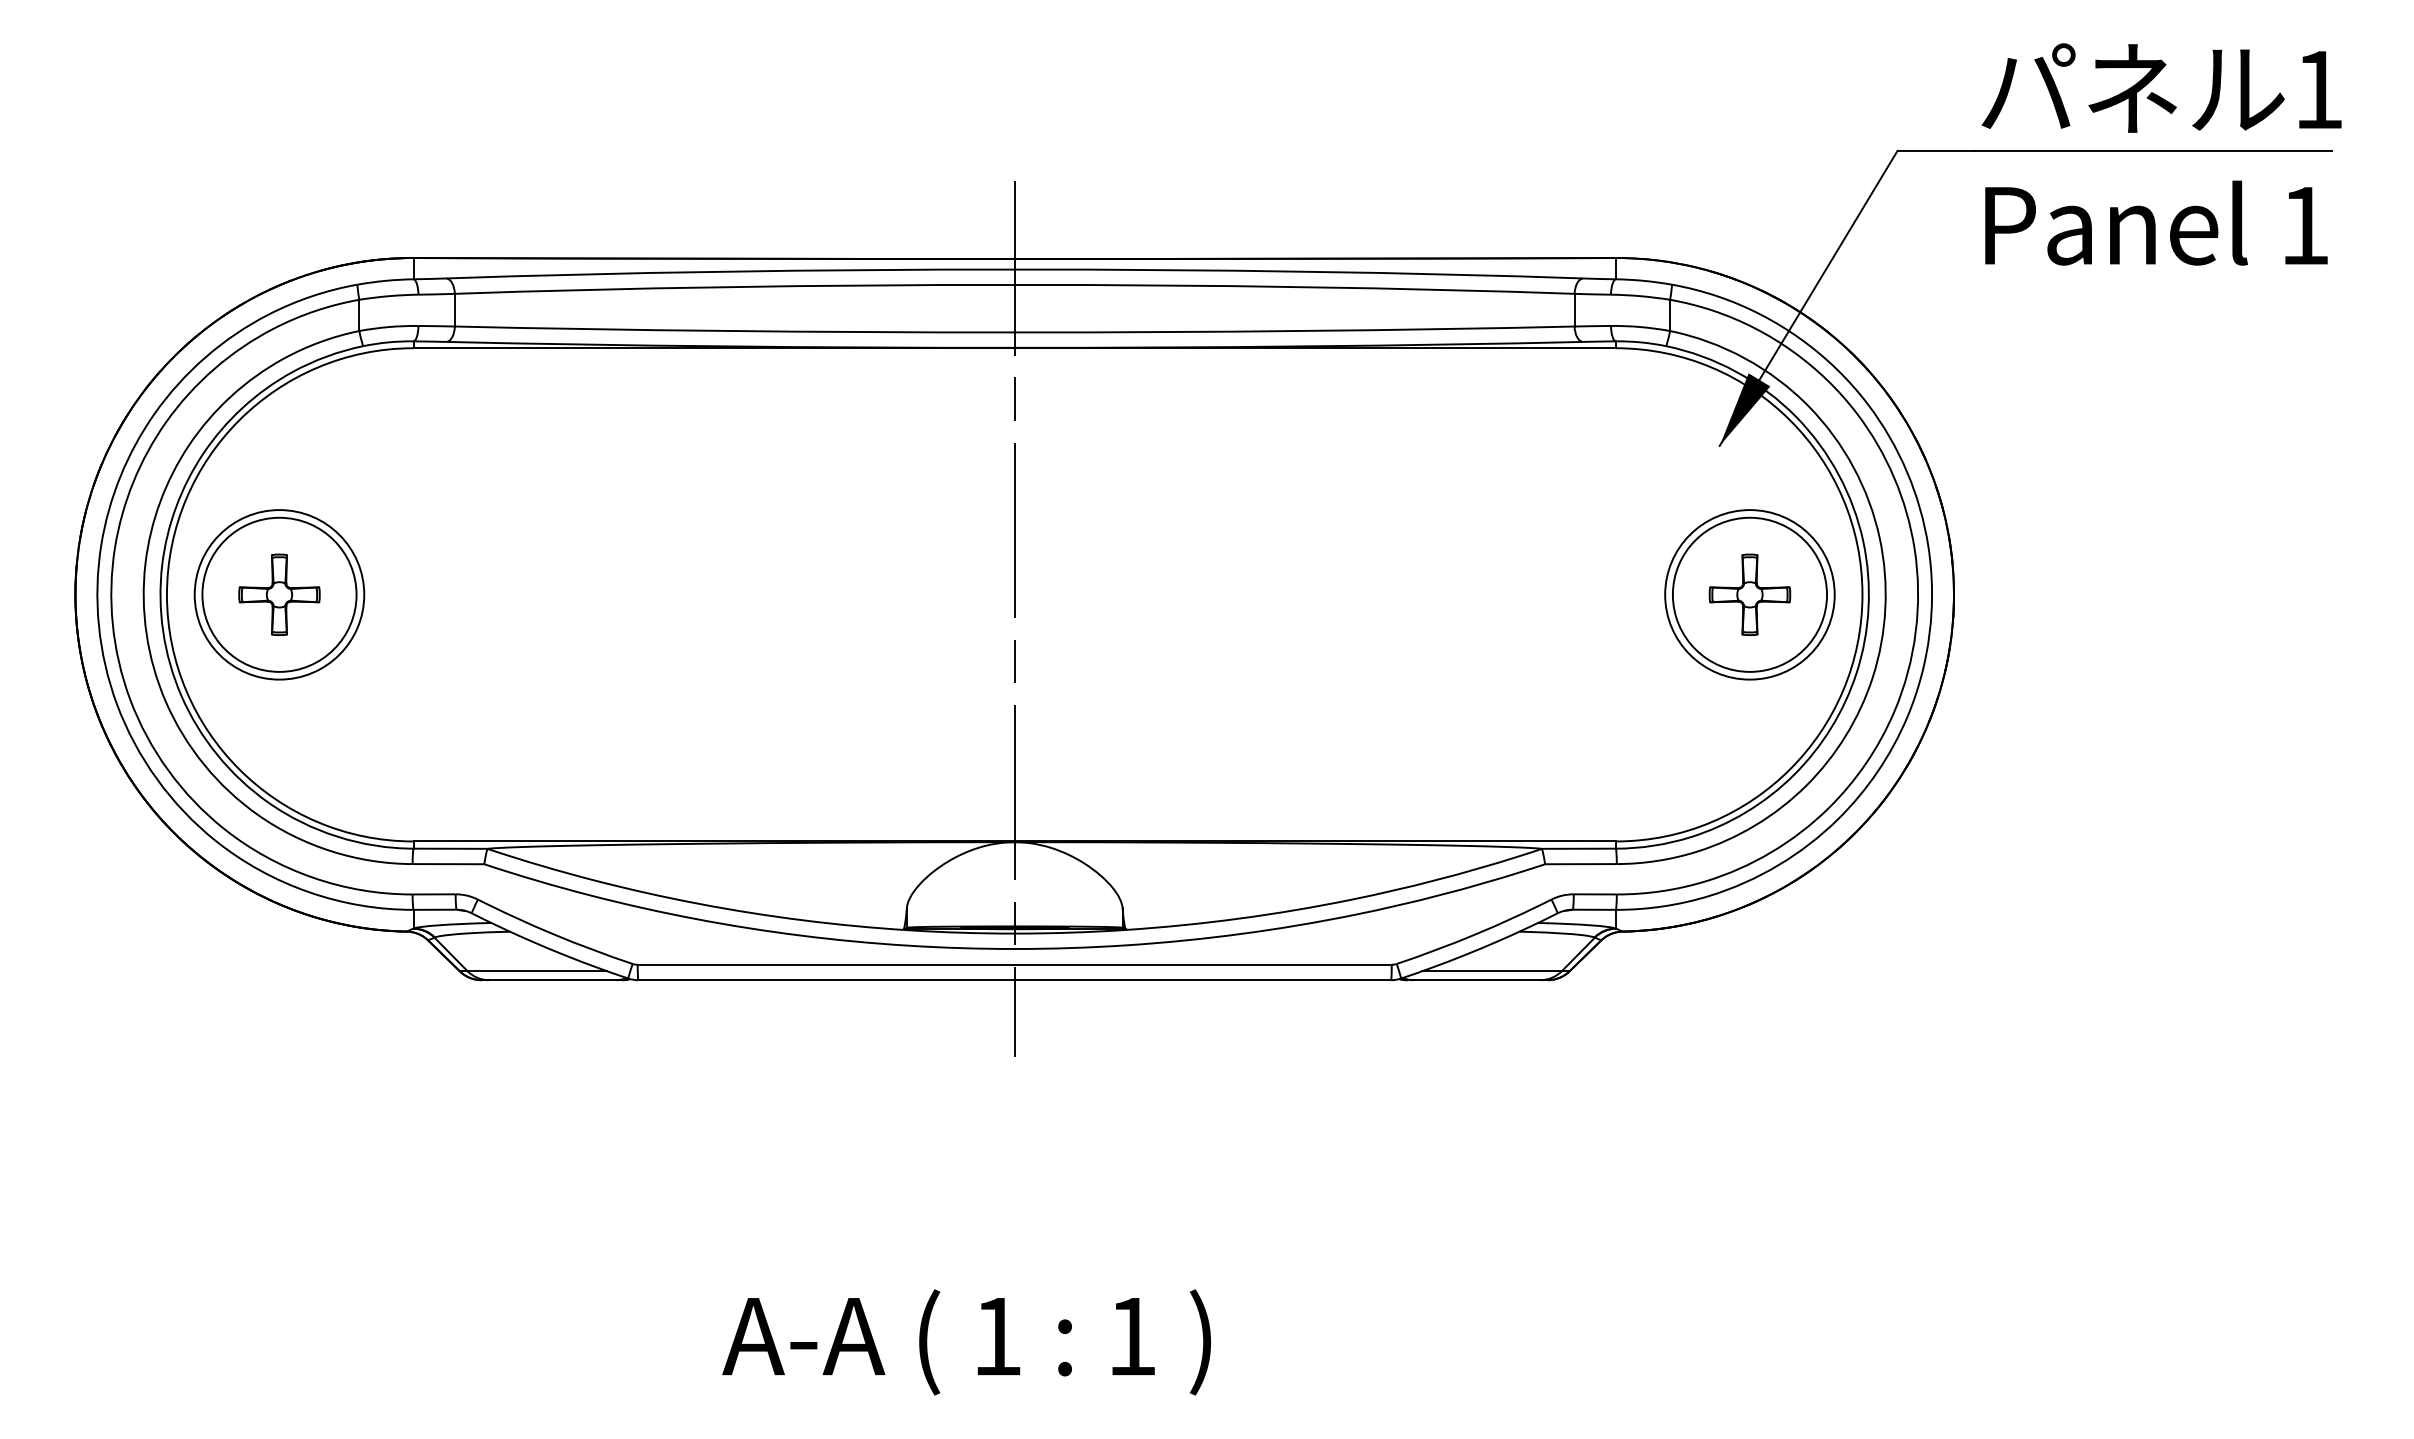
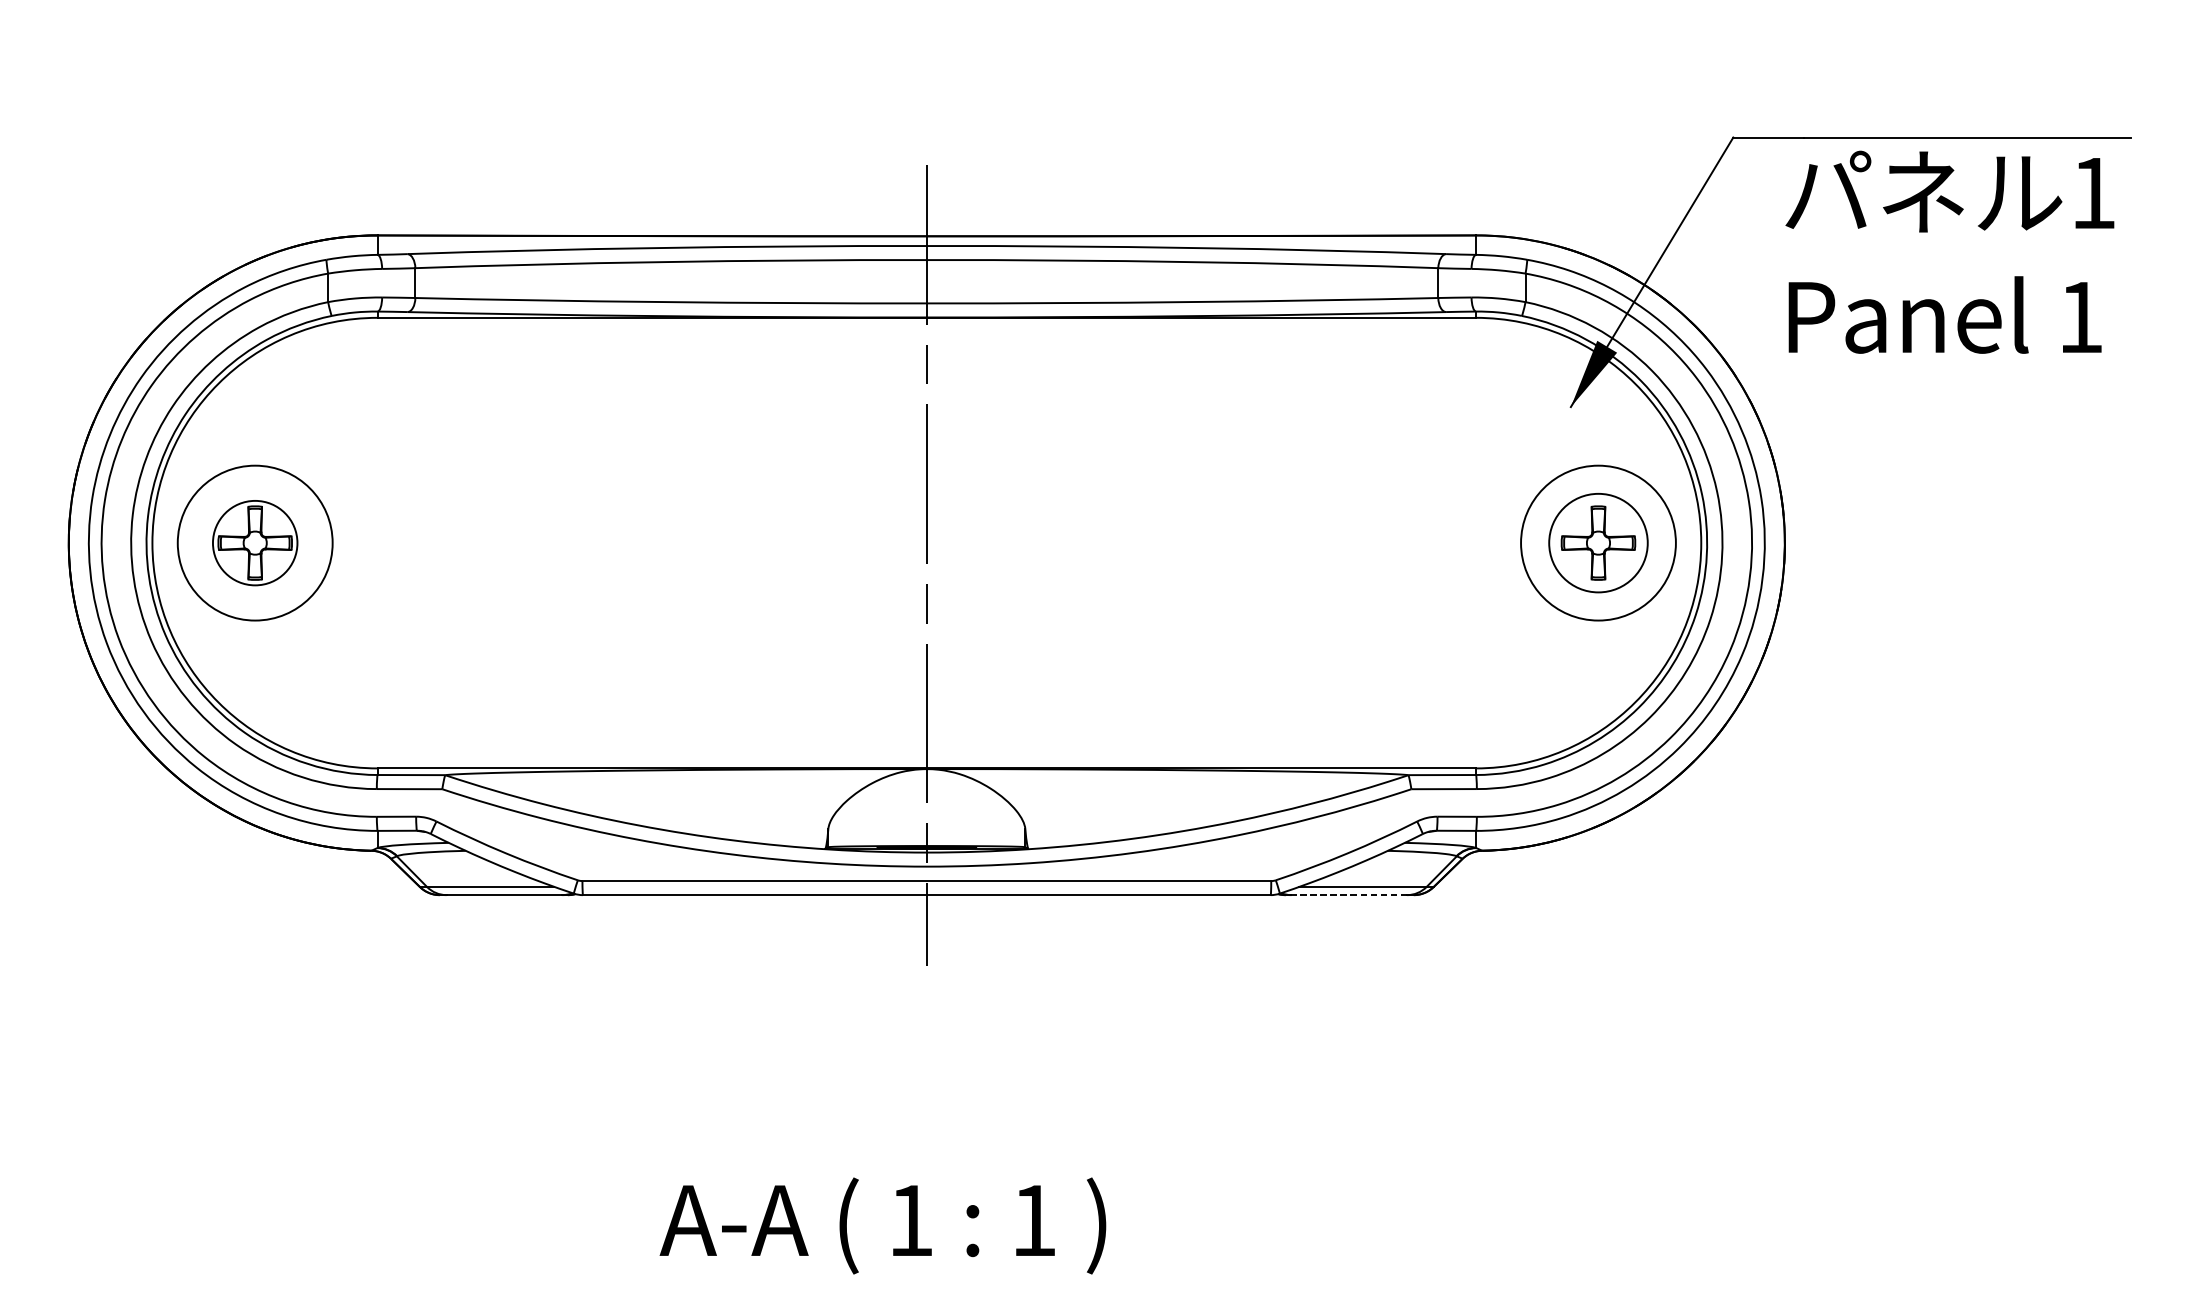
text: (2161, 154) -> (1949, 252), moved
circle: (279, 594) -> (255, 542), size x0.6
circle: (1749, 594) -> (1598, 542), size x0.7
line: (1476, 980) -> (1348, 895), solid -> dashed

